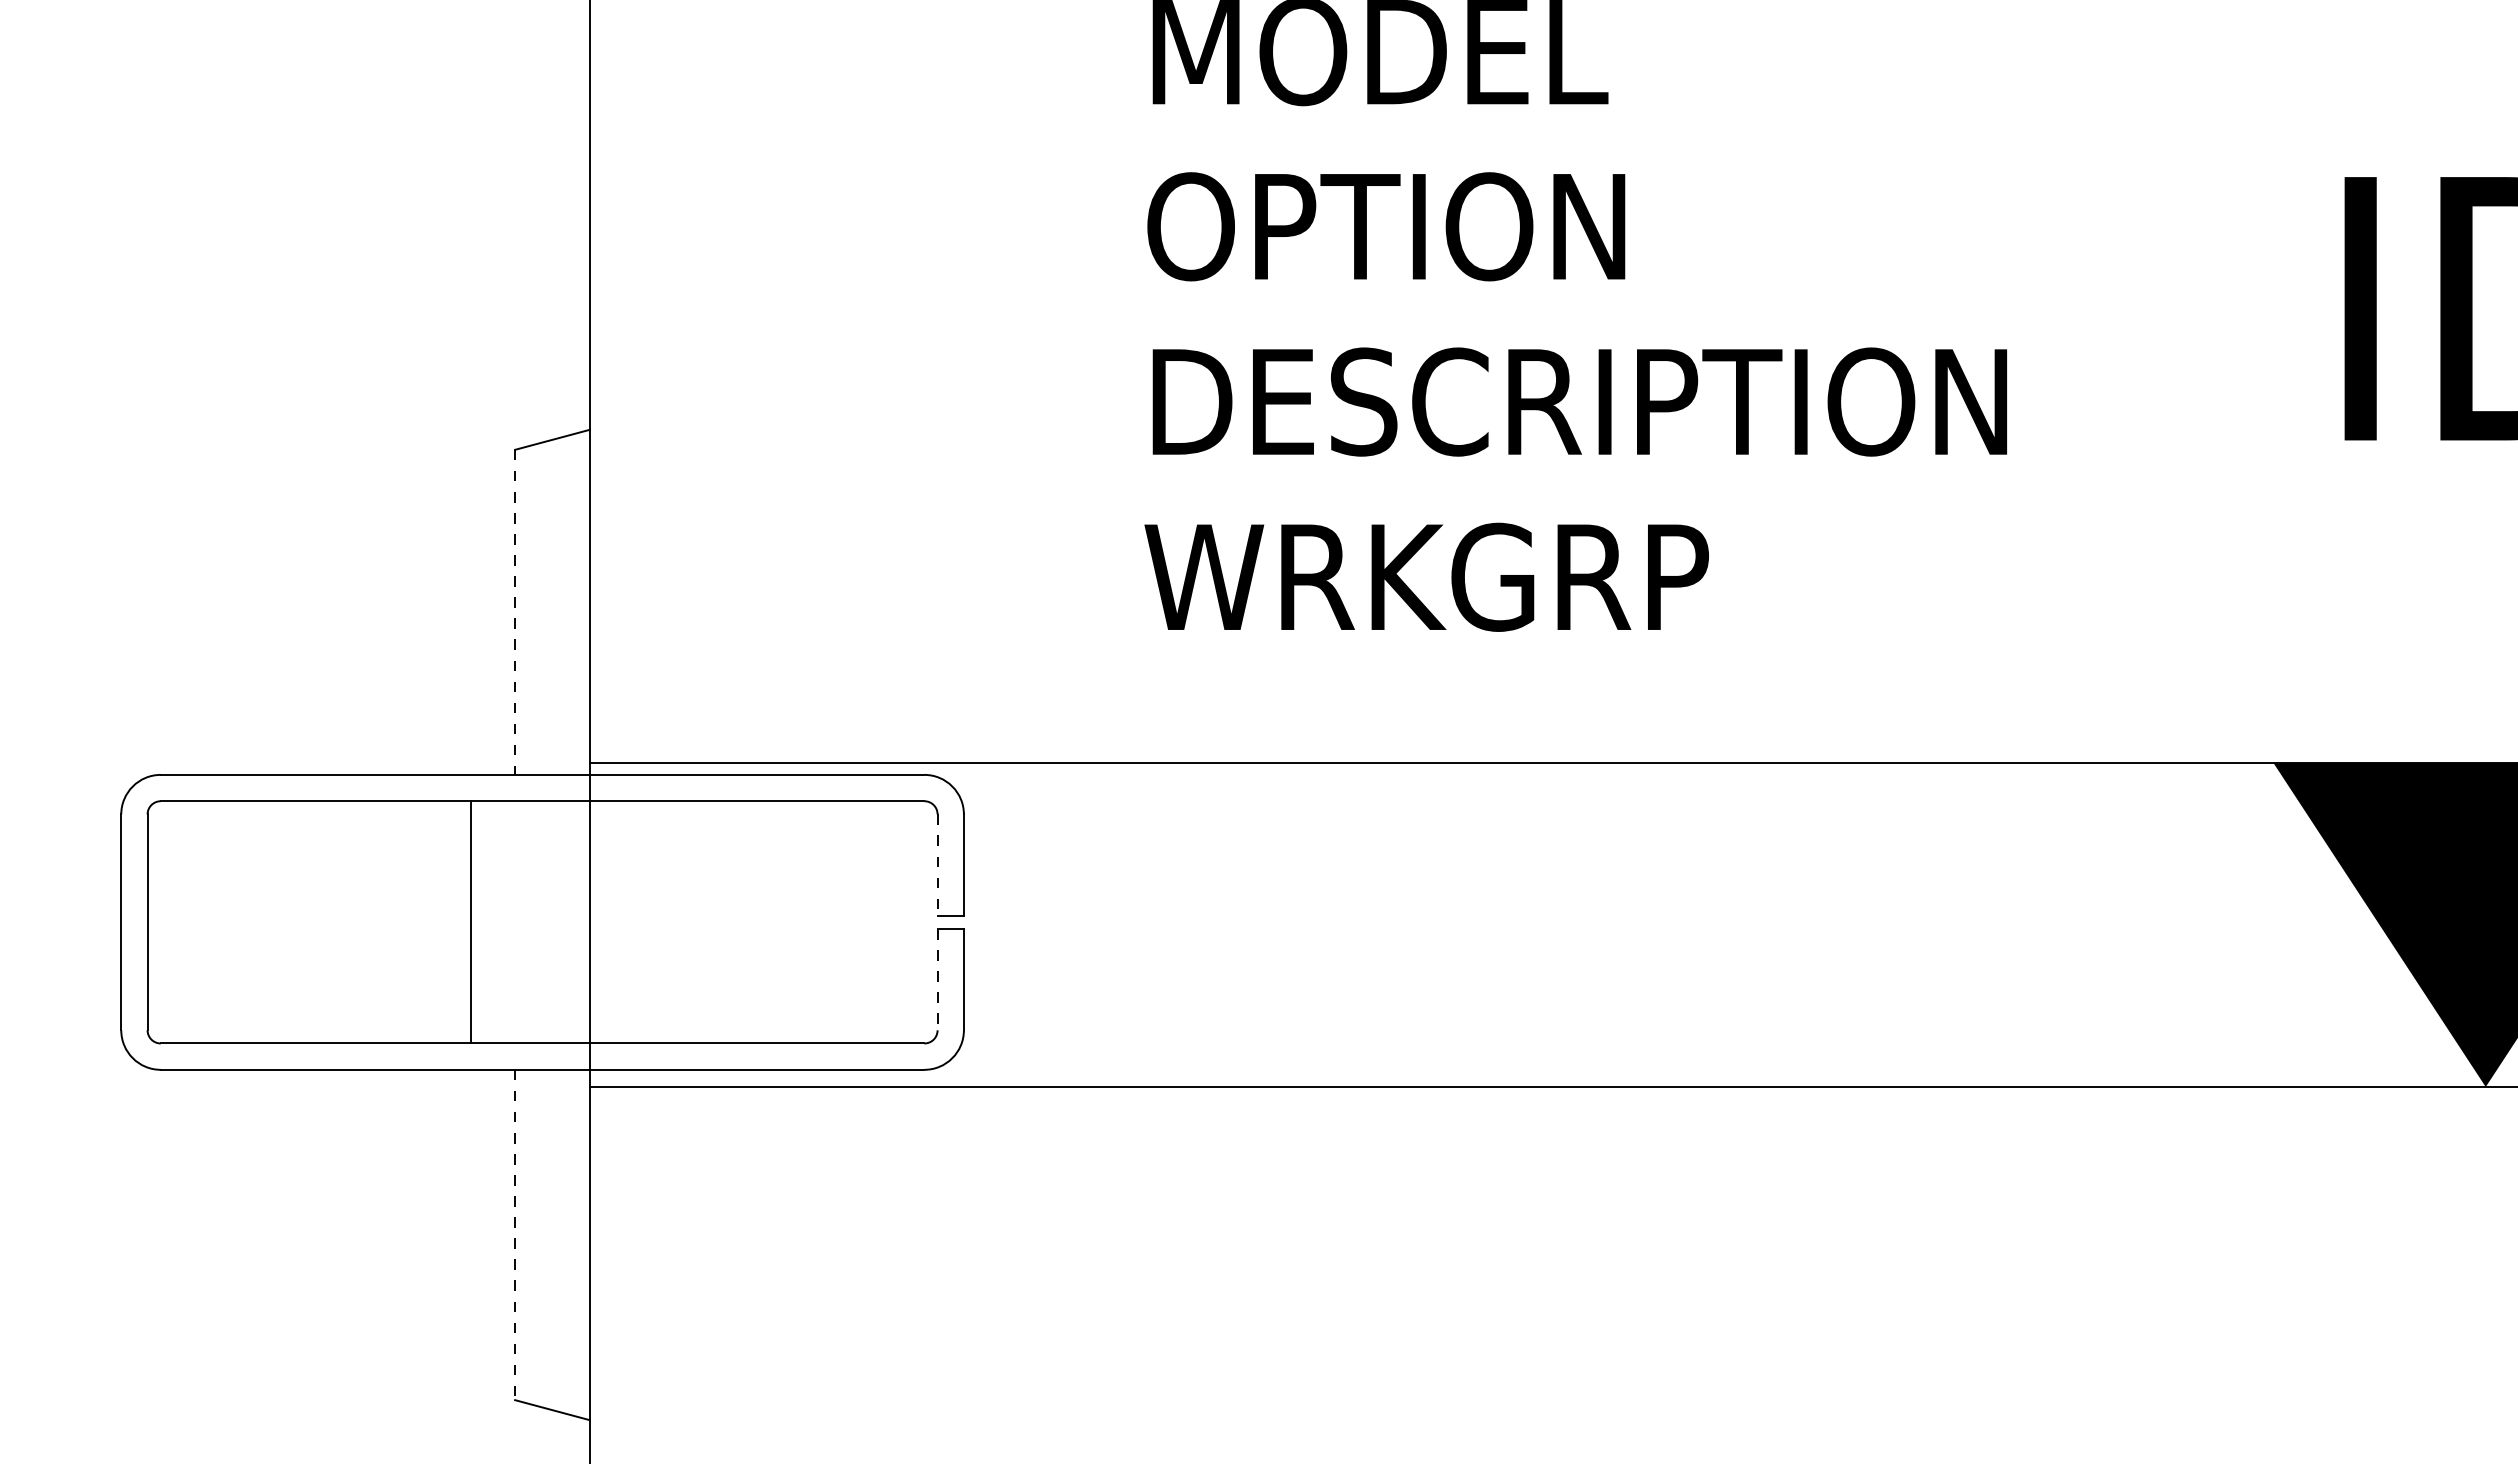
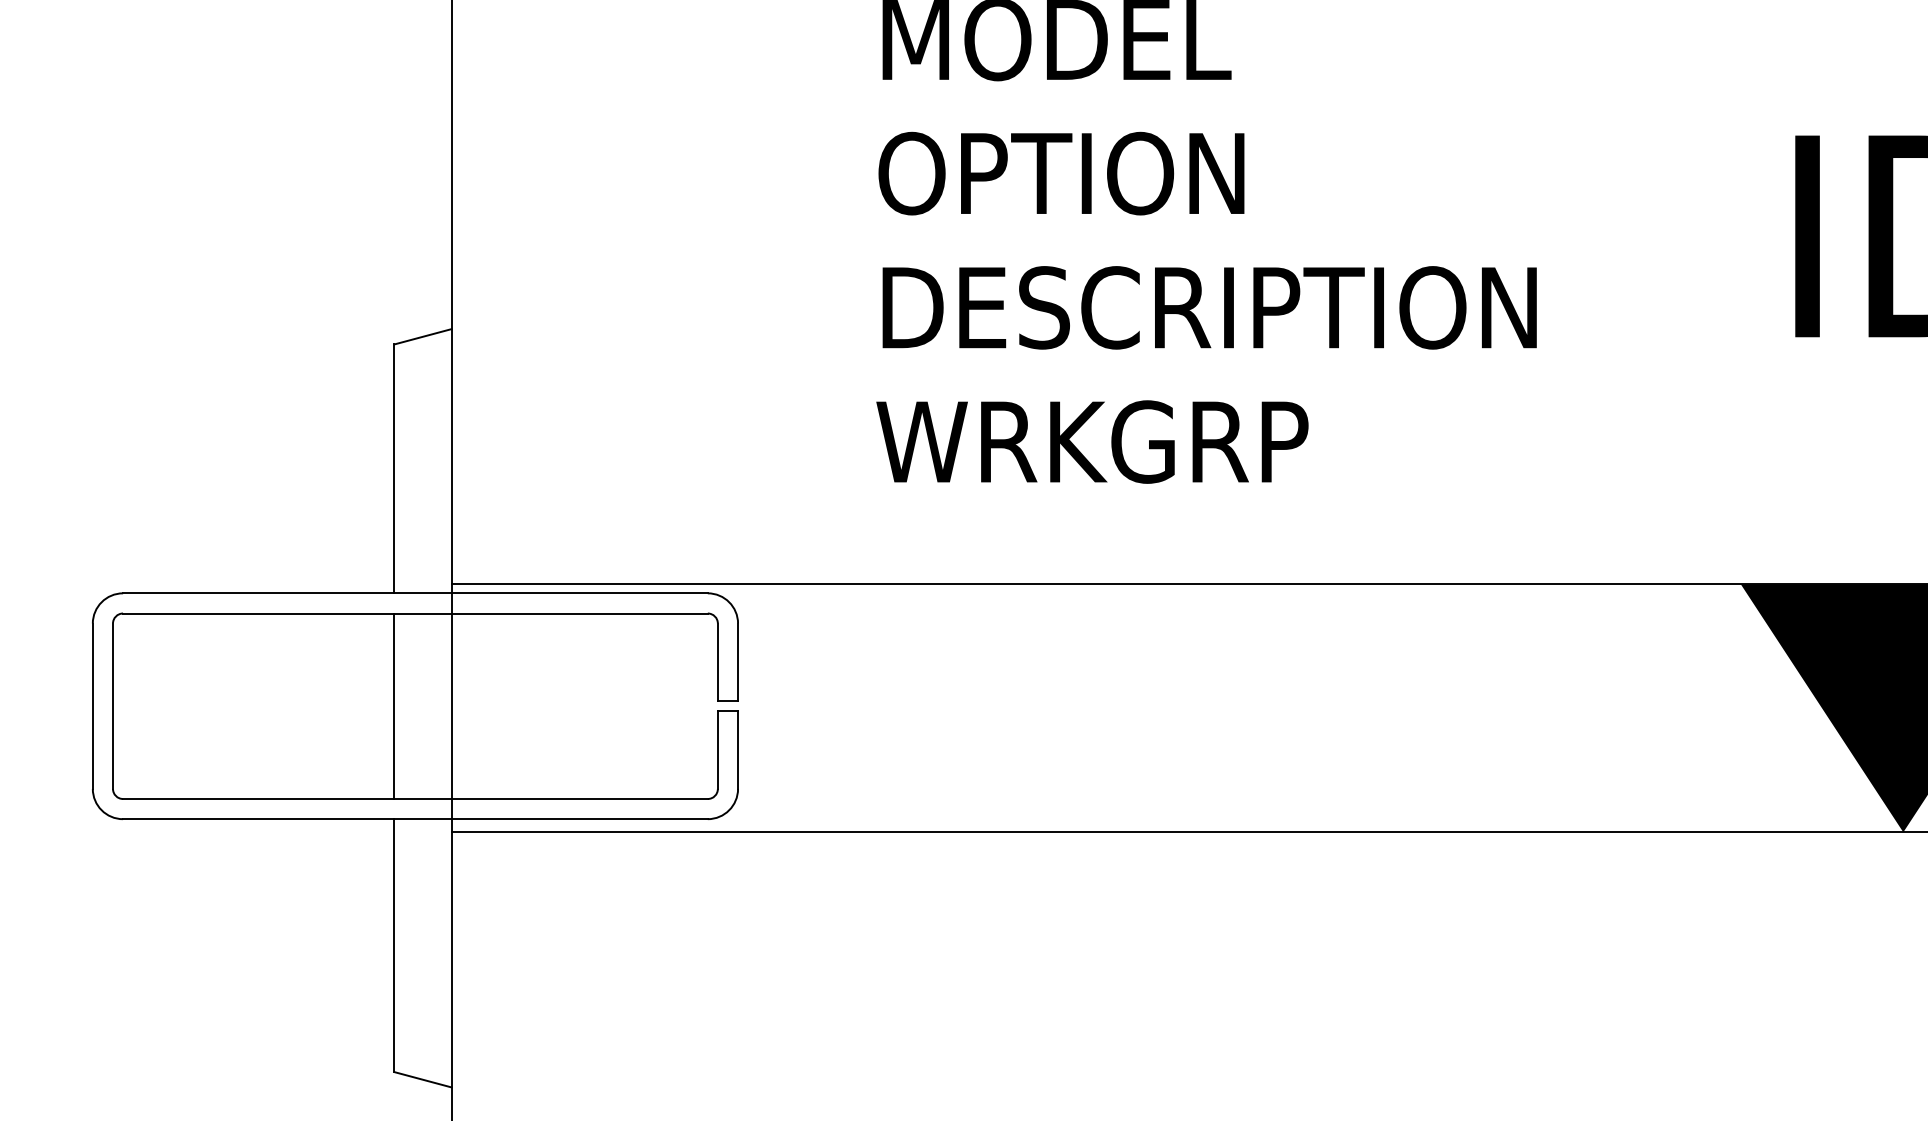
line: (515, 612) -> (394, 468), dashed -> solid
line: (937, 865) -> (717, 662), dashed -> solid
line: (471, 922) -> (394, 706), moved
line: (937, 979) -> (717, 750), dashed -> solid
line: (515, 1235) -> (394, 946), dashed -> solid

